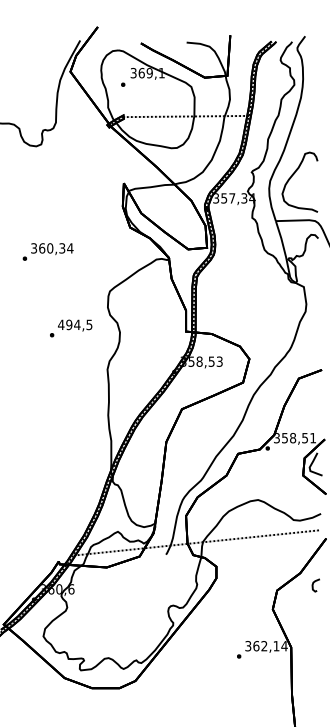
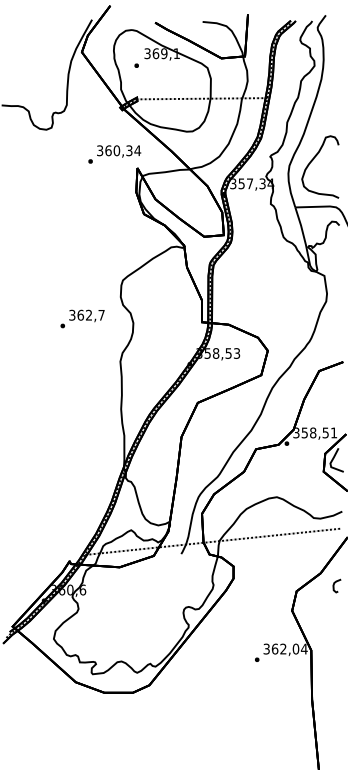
text: (47, 251) -> (114, 154), moved
text: (74, 324) -> (86, 314), 494,5 -> 362,7
text: (276, 645) -> (295, 648), 362,14 -> 362,04

